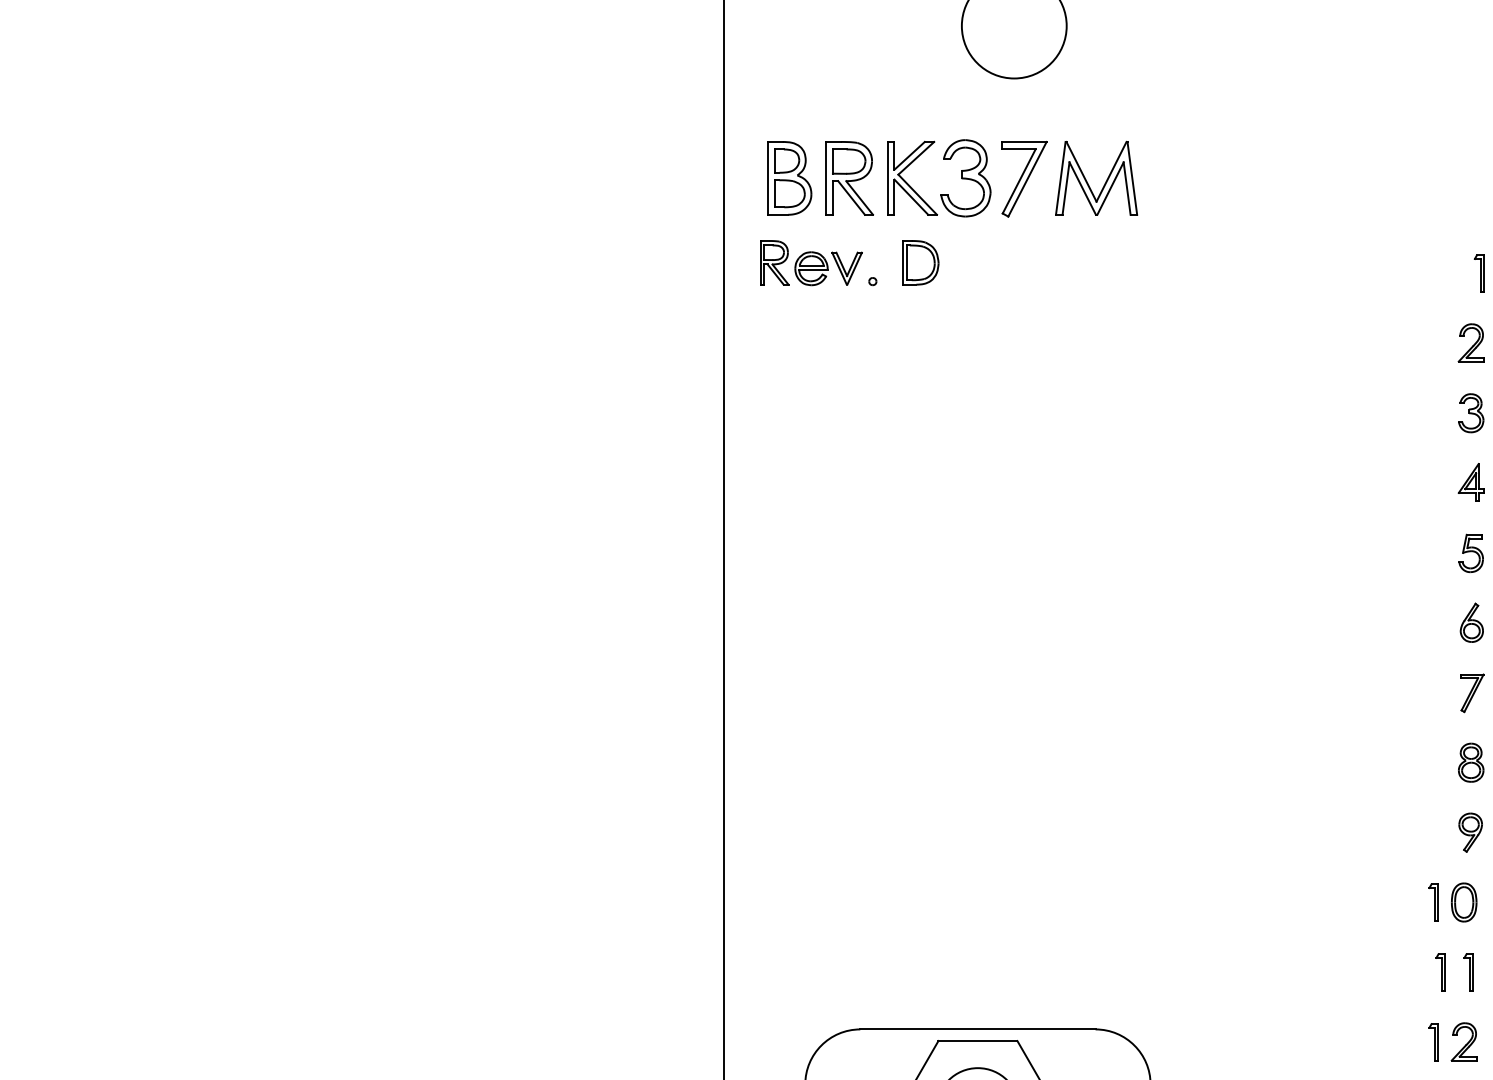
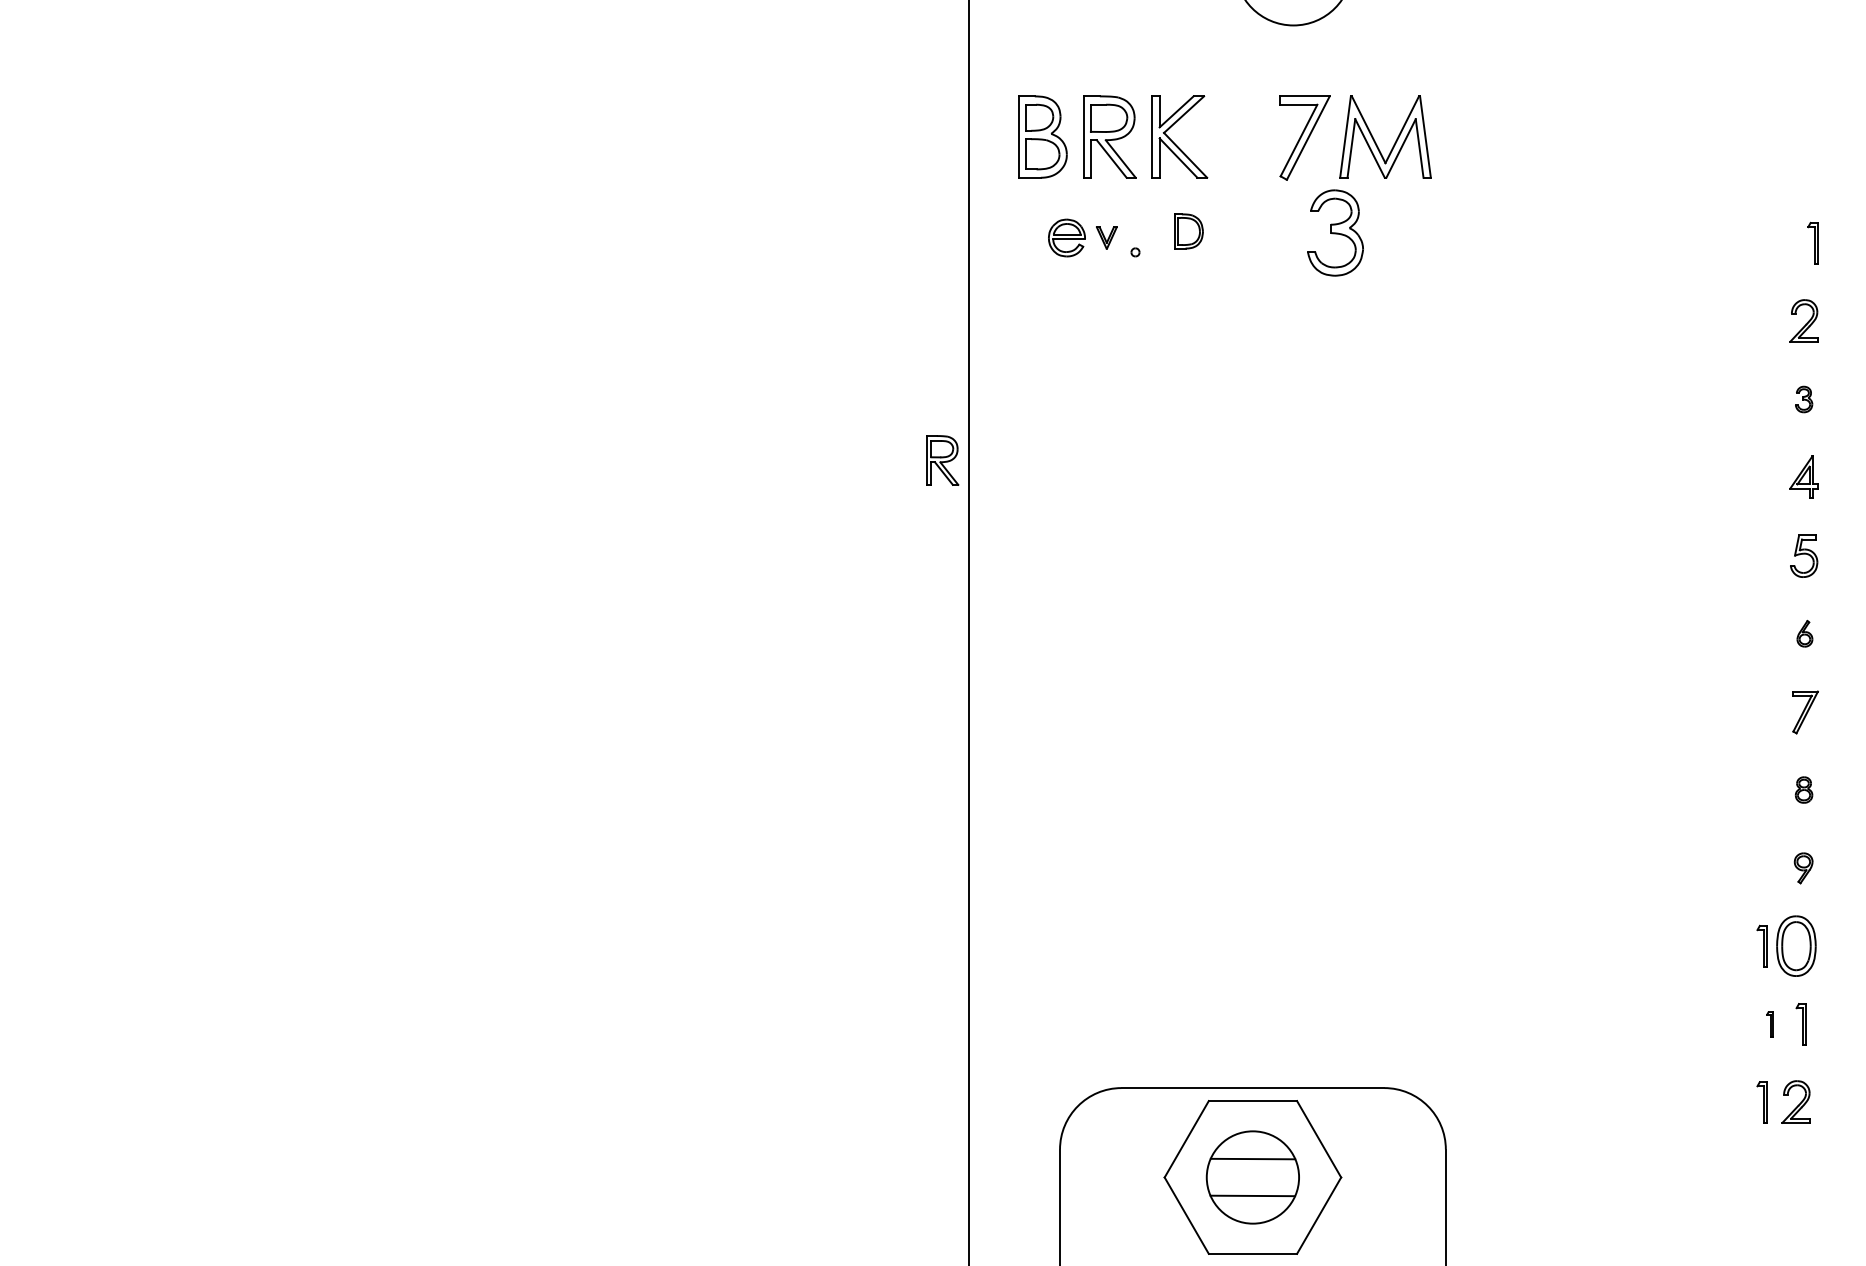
part: (965, 177) -> (1335, 232), moved
part: (774, 262) -> (942, 460), moved
part: (920, 262) -> (1188, 231), size x0.7
part: (846, 268) -> (1106, 237), size x0.6
part: (1470, 413) -> (1803, 399), size x0.6
part: (1471, 622) -> (1804, 633), size x0.6
part: (1470, 762) -> (1803, 789), size x0.6
part: (1470, 832) -> (1803, 868), size x0.7
part: (1463, 902) -> (1795, 946), size x1.4
part: (1440, 972) -> (1769, 1024), size x0.6

